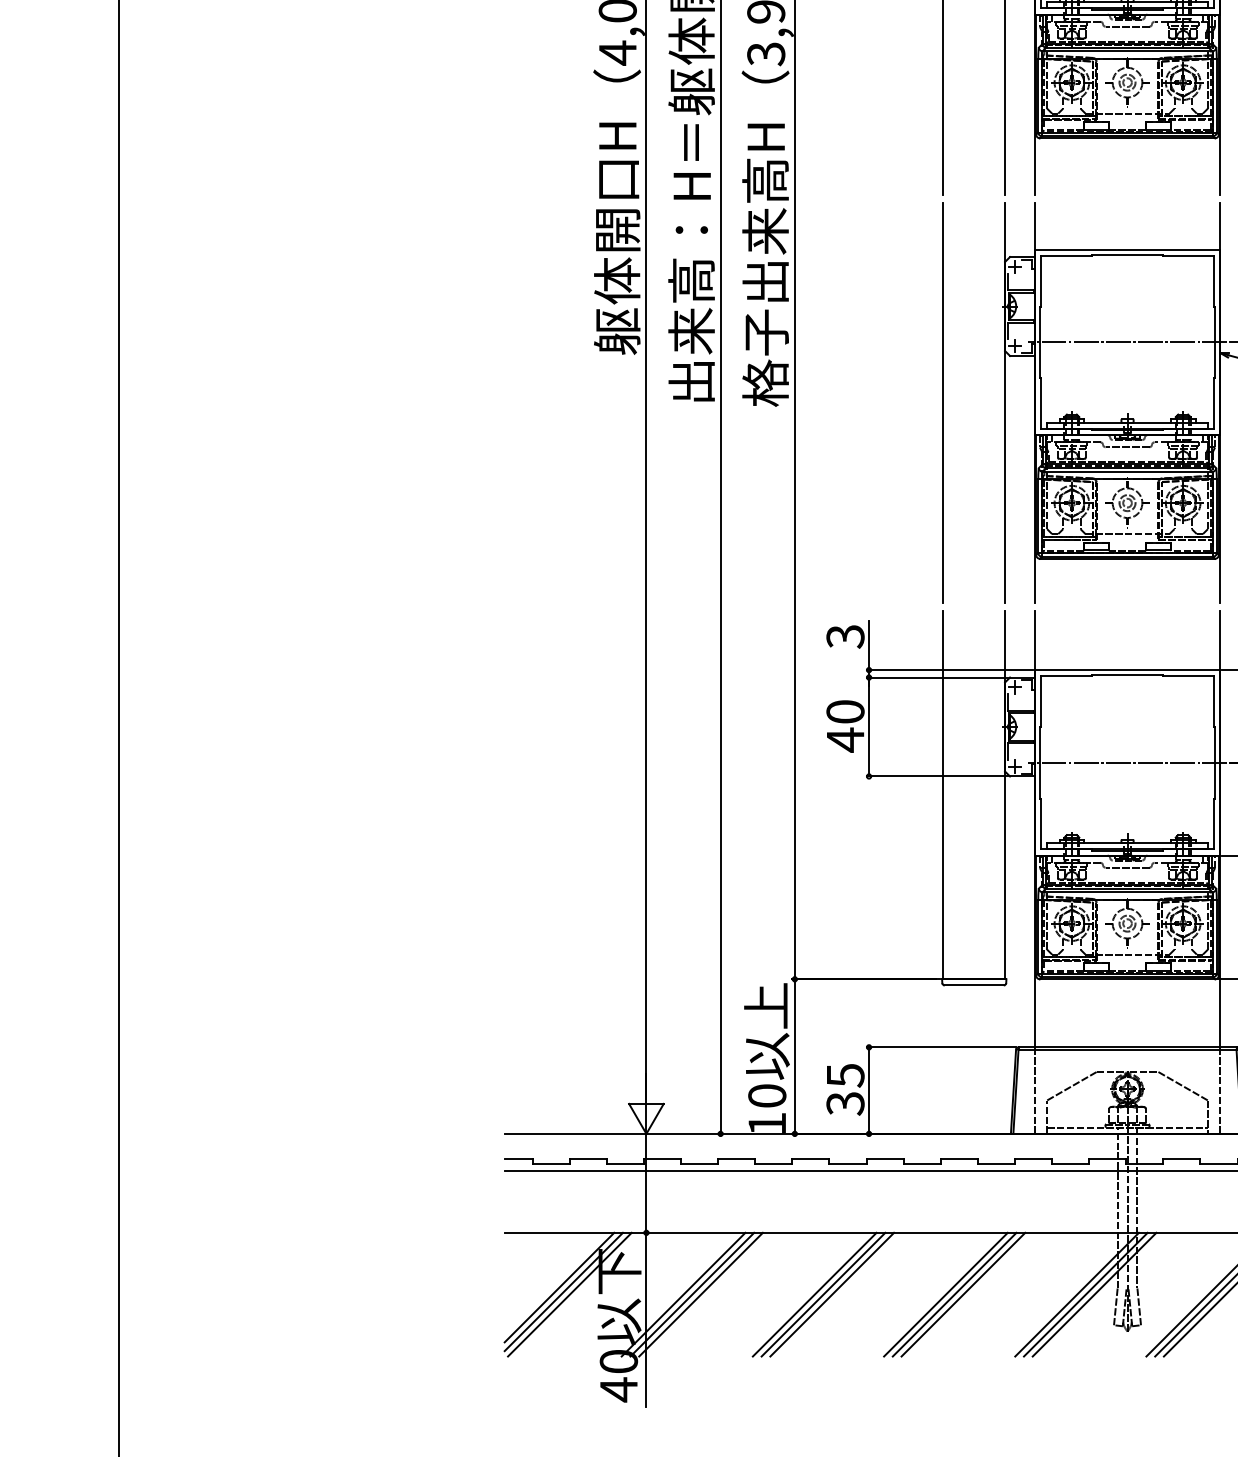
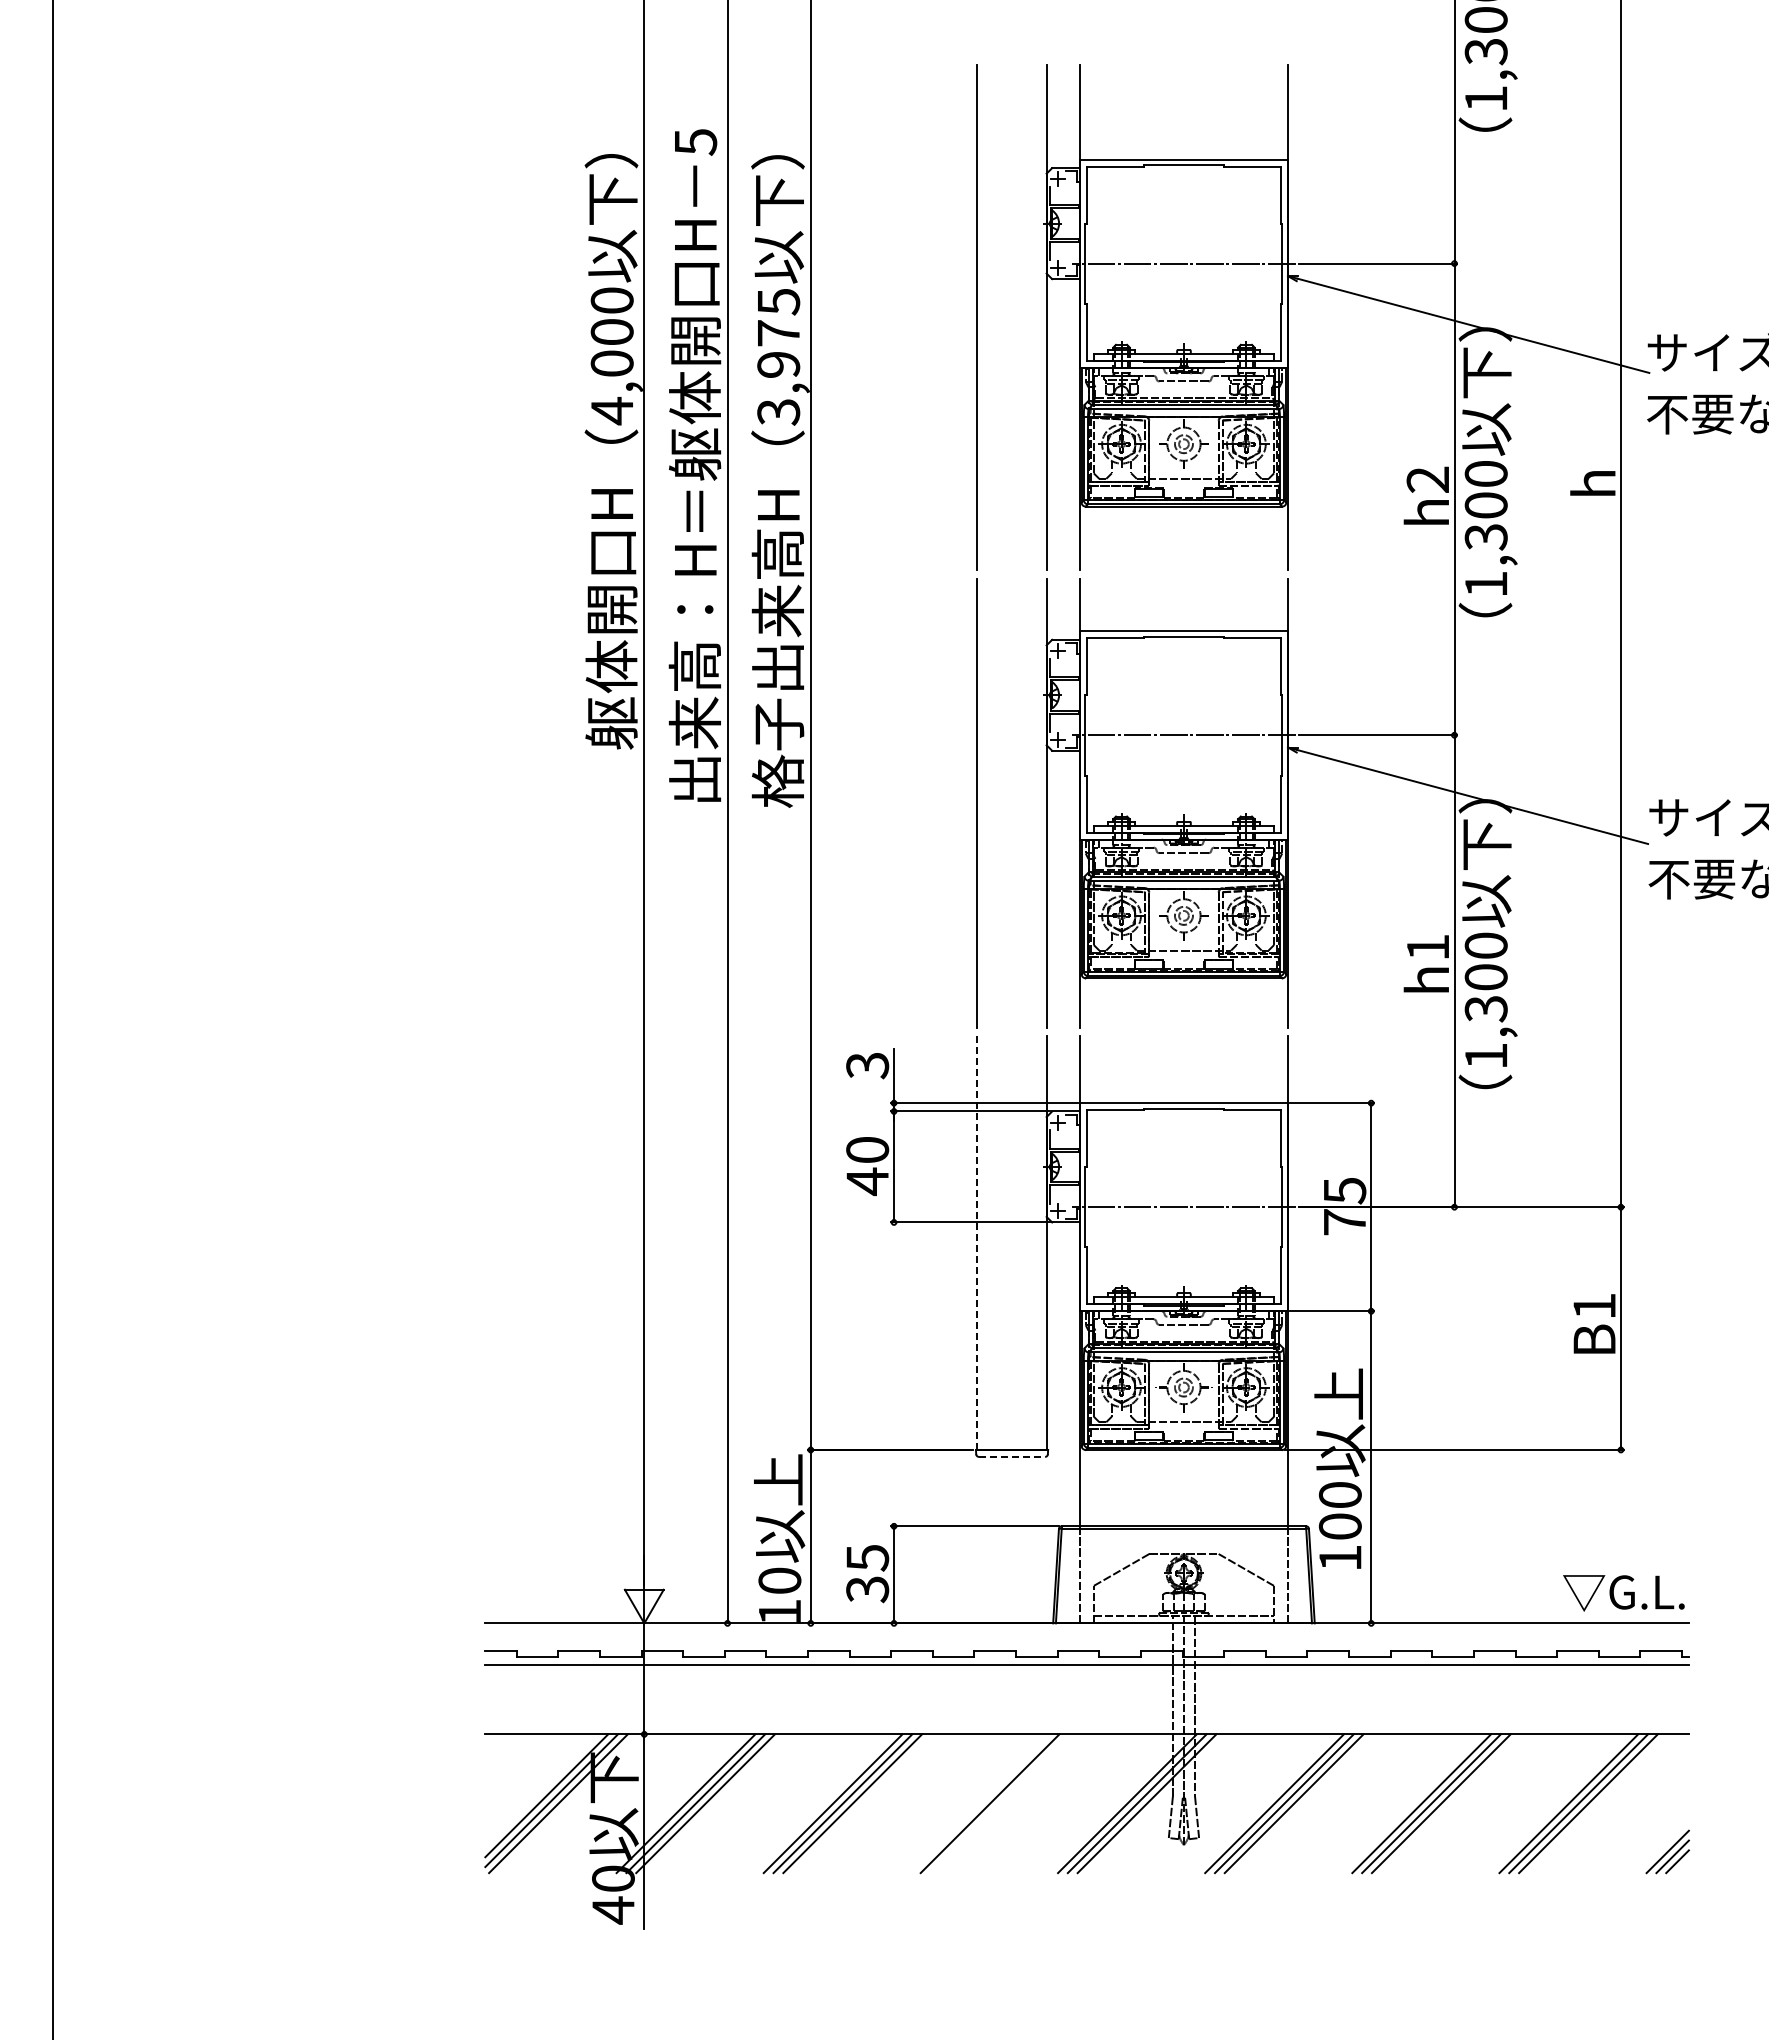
line: (943, 795) -> (977, 1243), solid -> dashed
line: (974, 985) -> (1012, 1456), solid -> dashed
line: (945, 1294) -> (979, 1803), removed
line: (963, 1294) -> (999, 1803), removed

